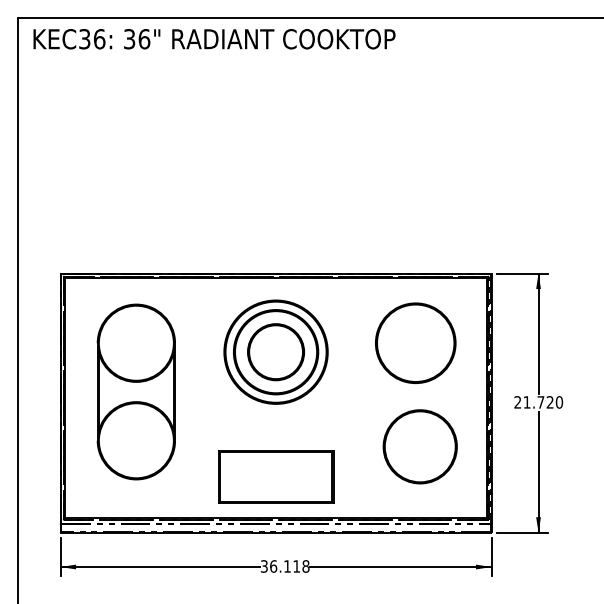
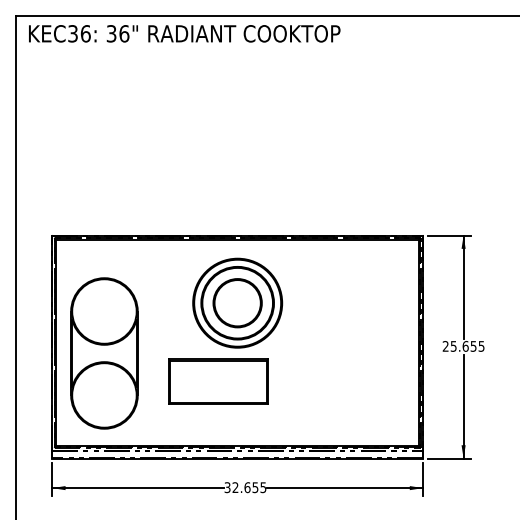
part: (415, 343) -> (357, 295), removed
part: (136, 392) -> (104, 353), moved
text: (543, 402) -> (467, 346), 21.720 -> 25.655
circle: (419, 446) -> (361, 384), removed
part: (275, 476) -> (218, 381), moved
text: (289, 566) -> (249, 487), 36.118 -> 32.655

